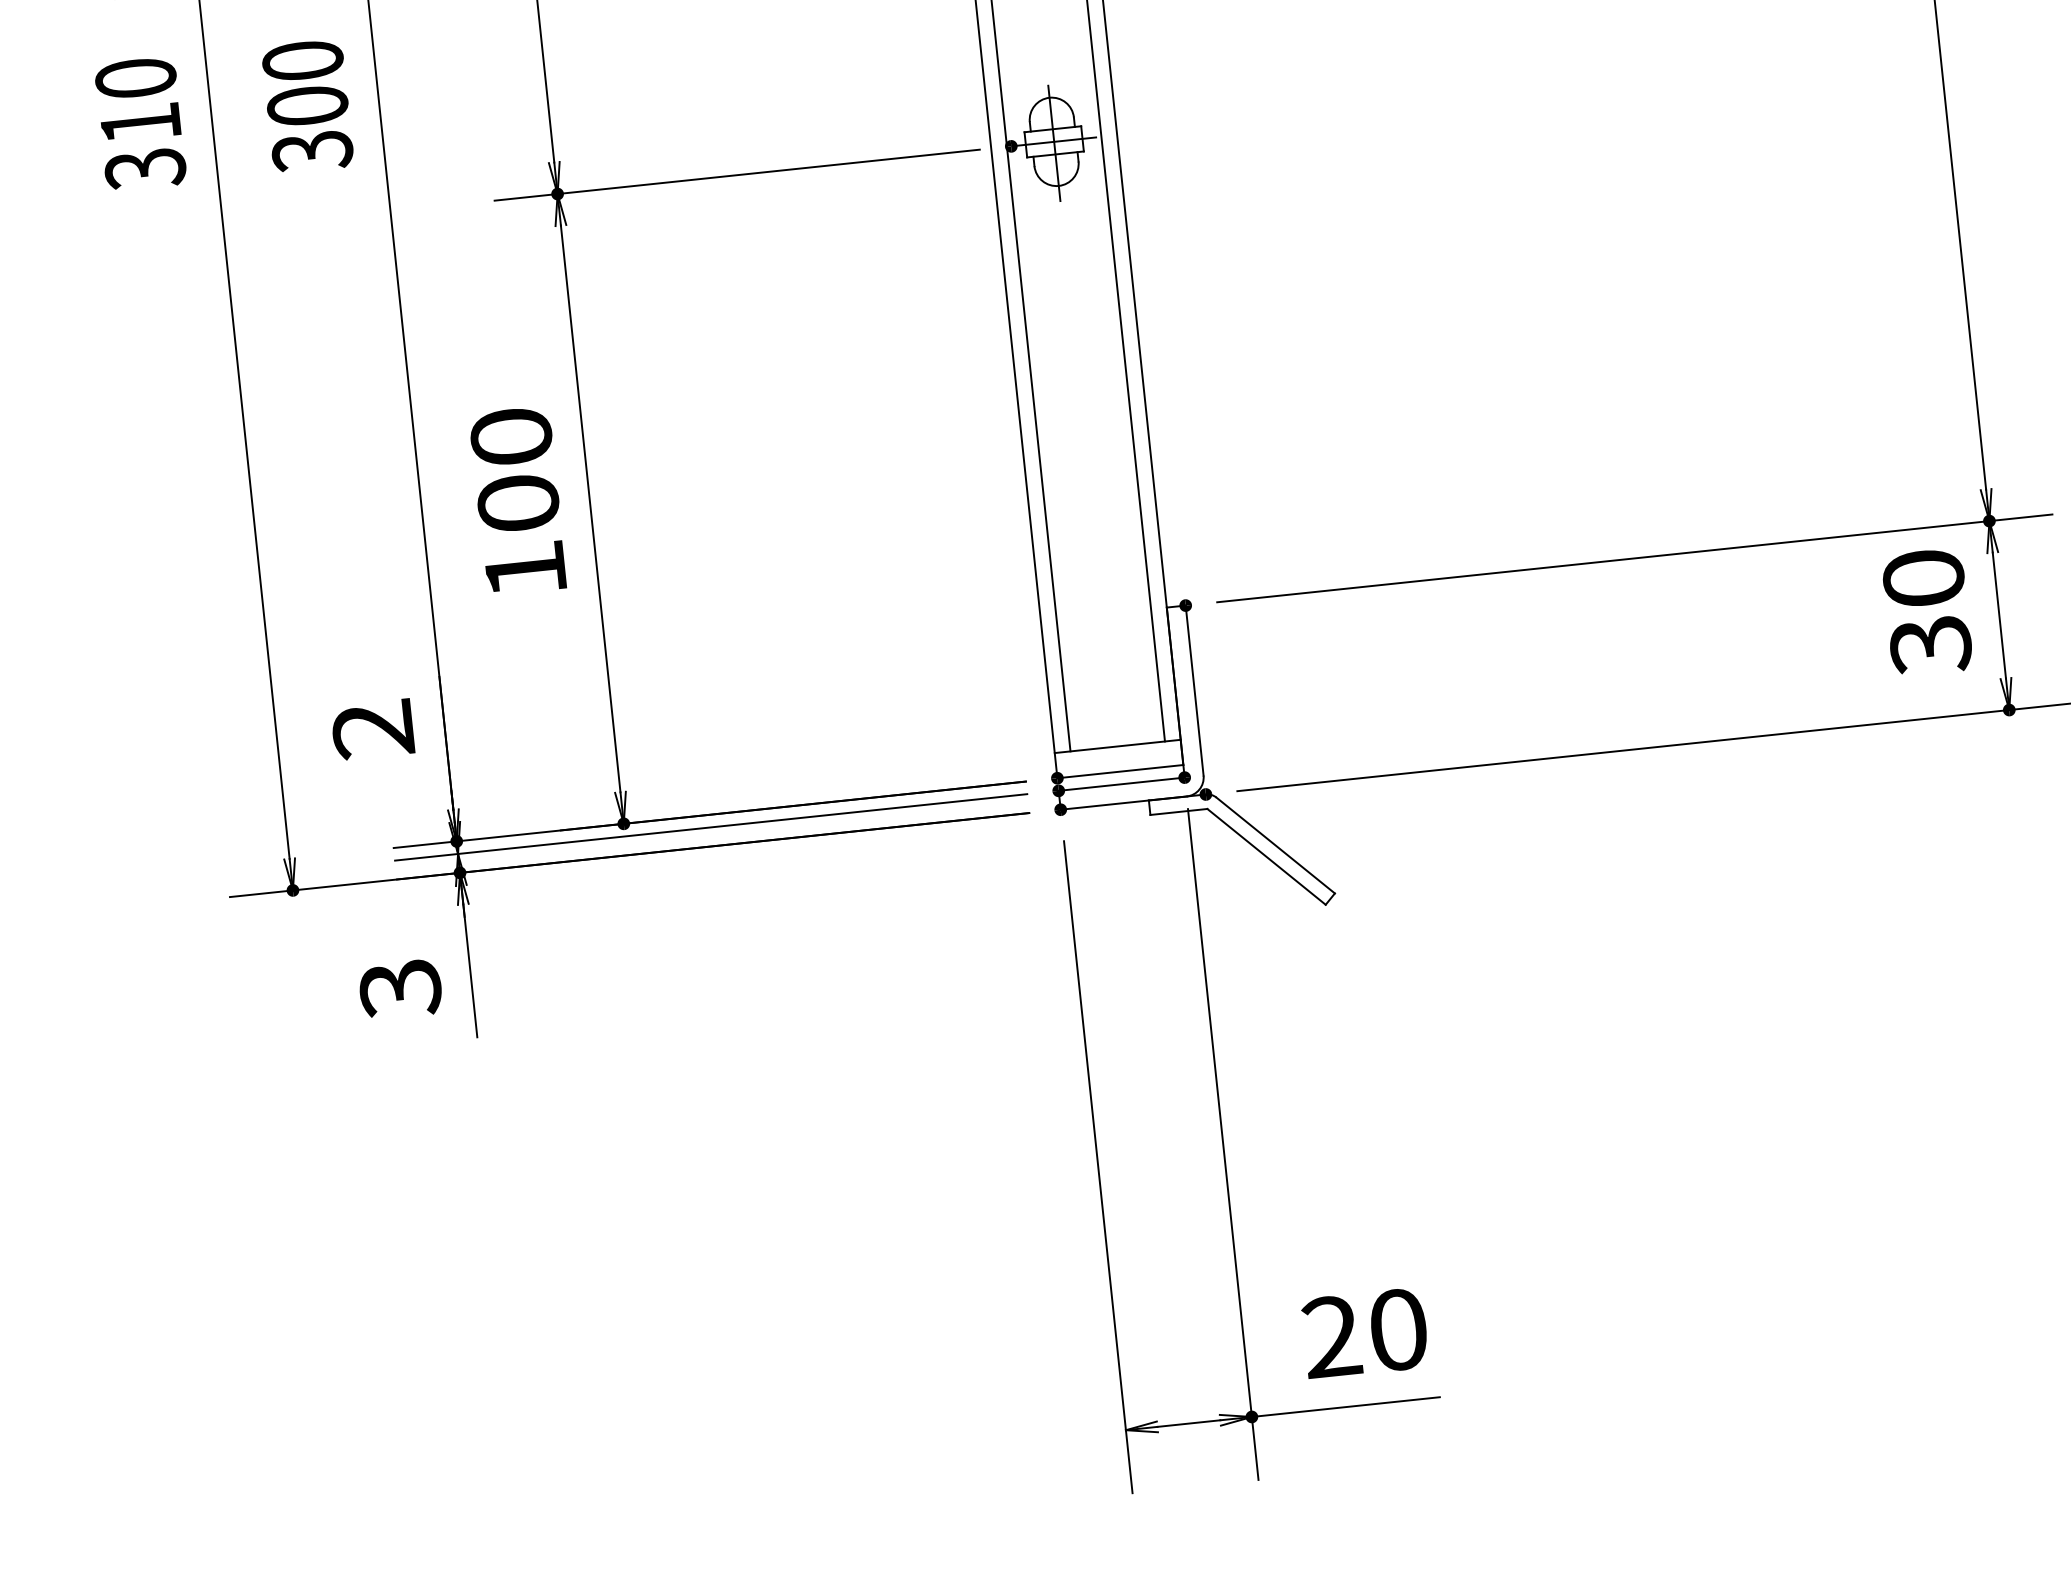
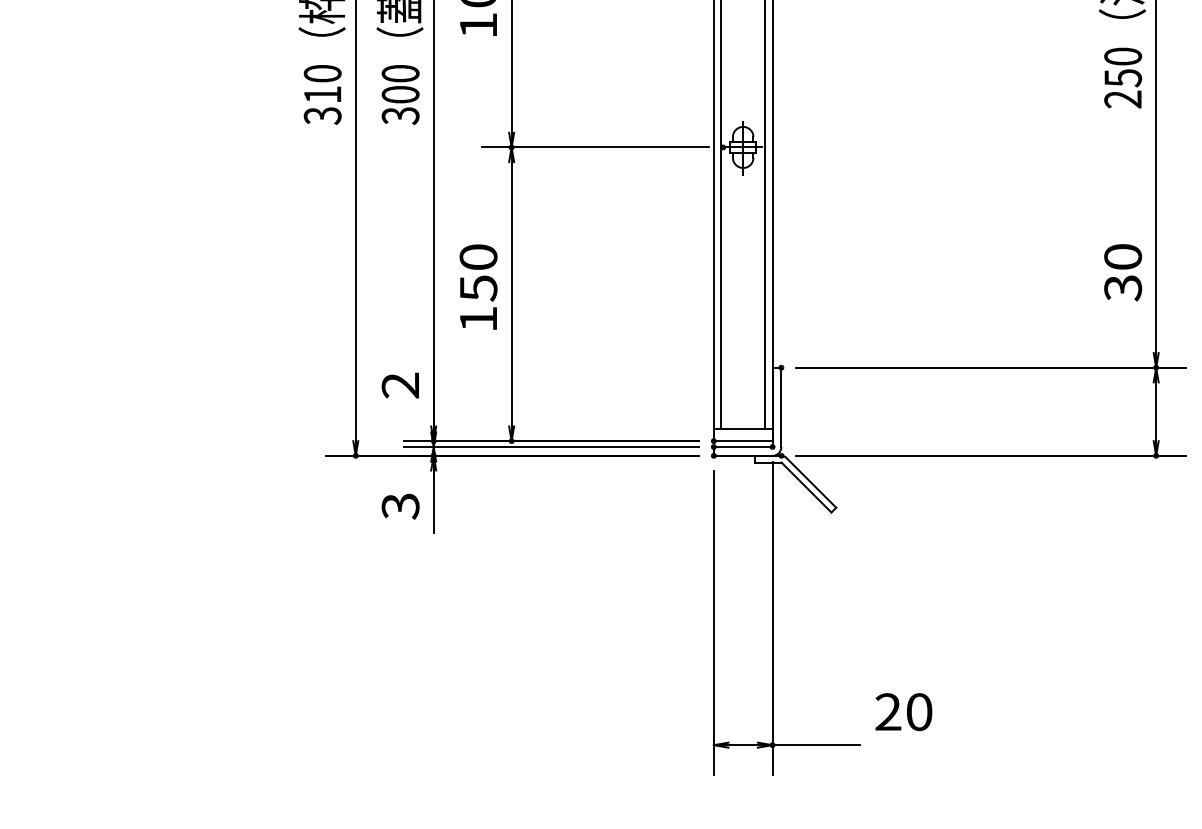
text: (518, 503) -> (478, 288), 100 -> 150
text: (1928, 611) -> (1123, 272), moved
text: (1364, 1334) -> (903, 712), moved

